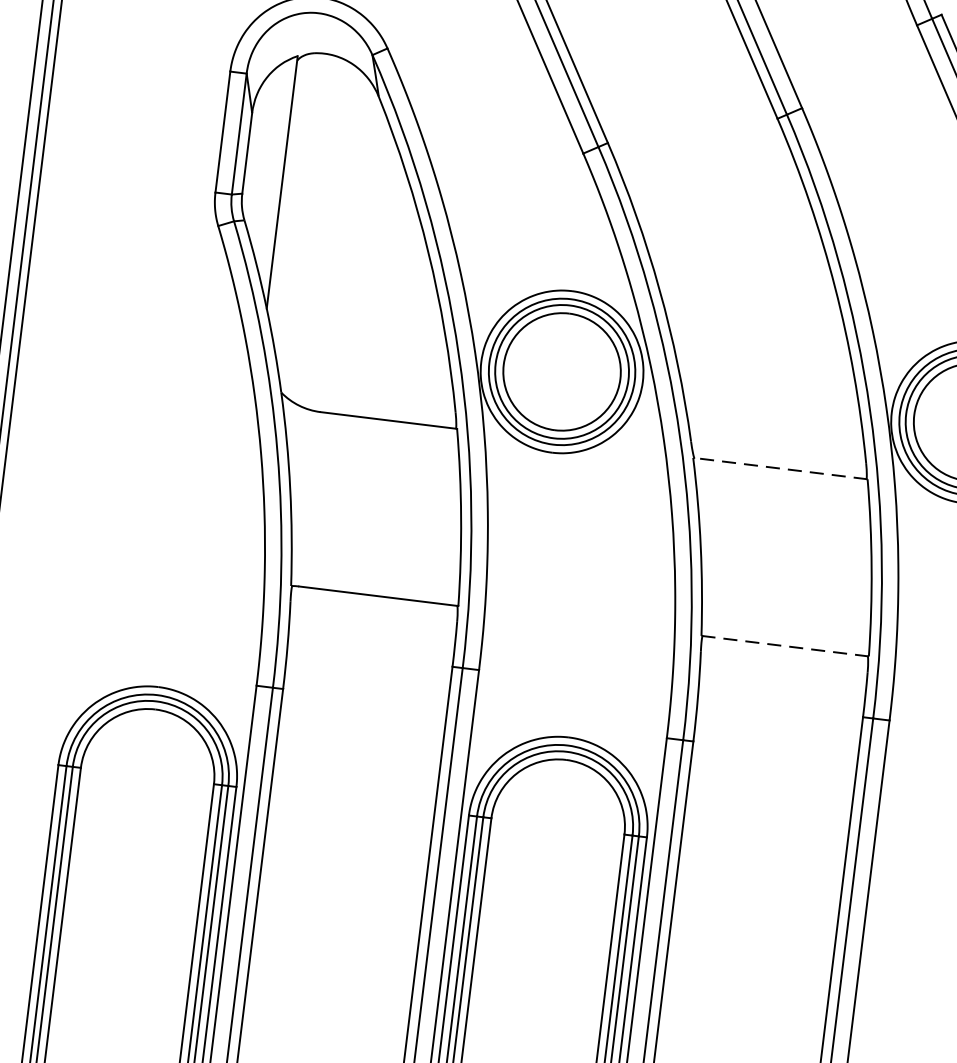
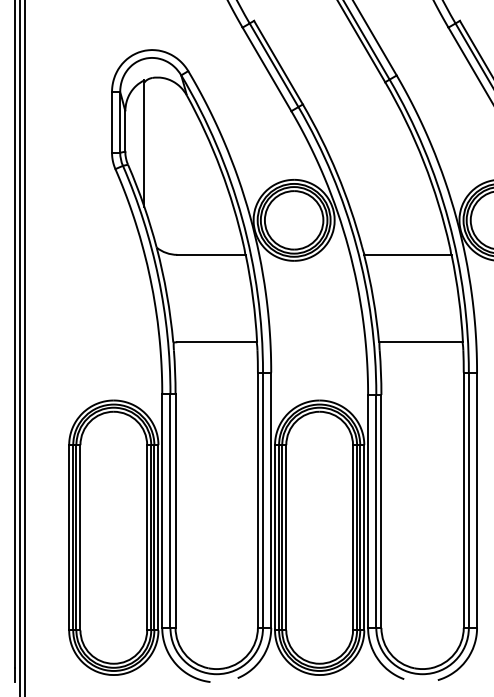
line: (779, 467) -> (407, 254), dashed -> solid
line: (784, 646) -> (420, 342), dashed -> solid

